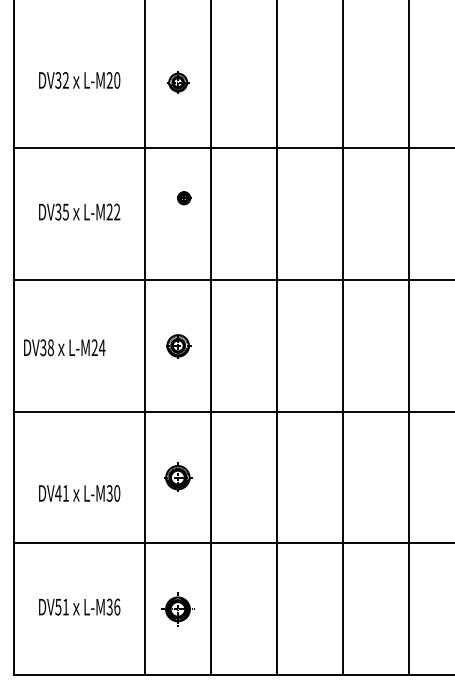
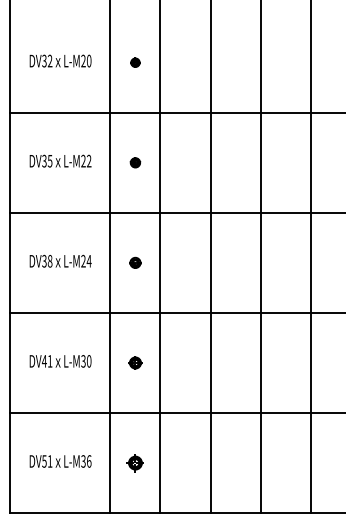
part: (177, 82) -> (134, 62), size x0.62
part: (184, 198) -> (135, 163), moved
part: (177, 345) -> (134, 262), size x0.62
text: (64, 347) -> (60, 261), moved
part: (178, 477) -> (135, 362), size x0.62
text: (79, 493) -> (60, 361), moved
part: (178, 608) -> (135, 462), size x0.71

